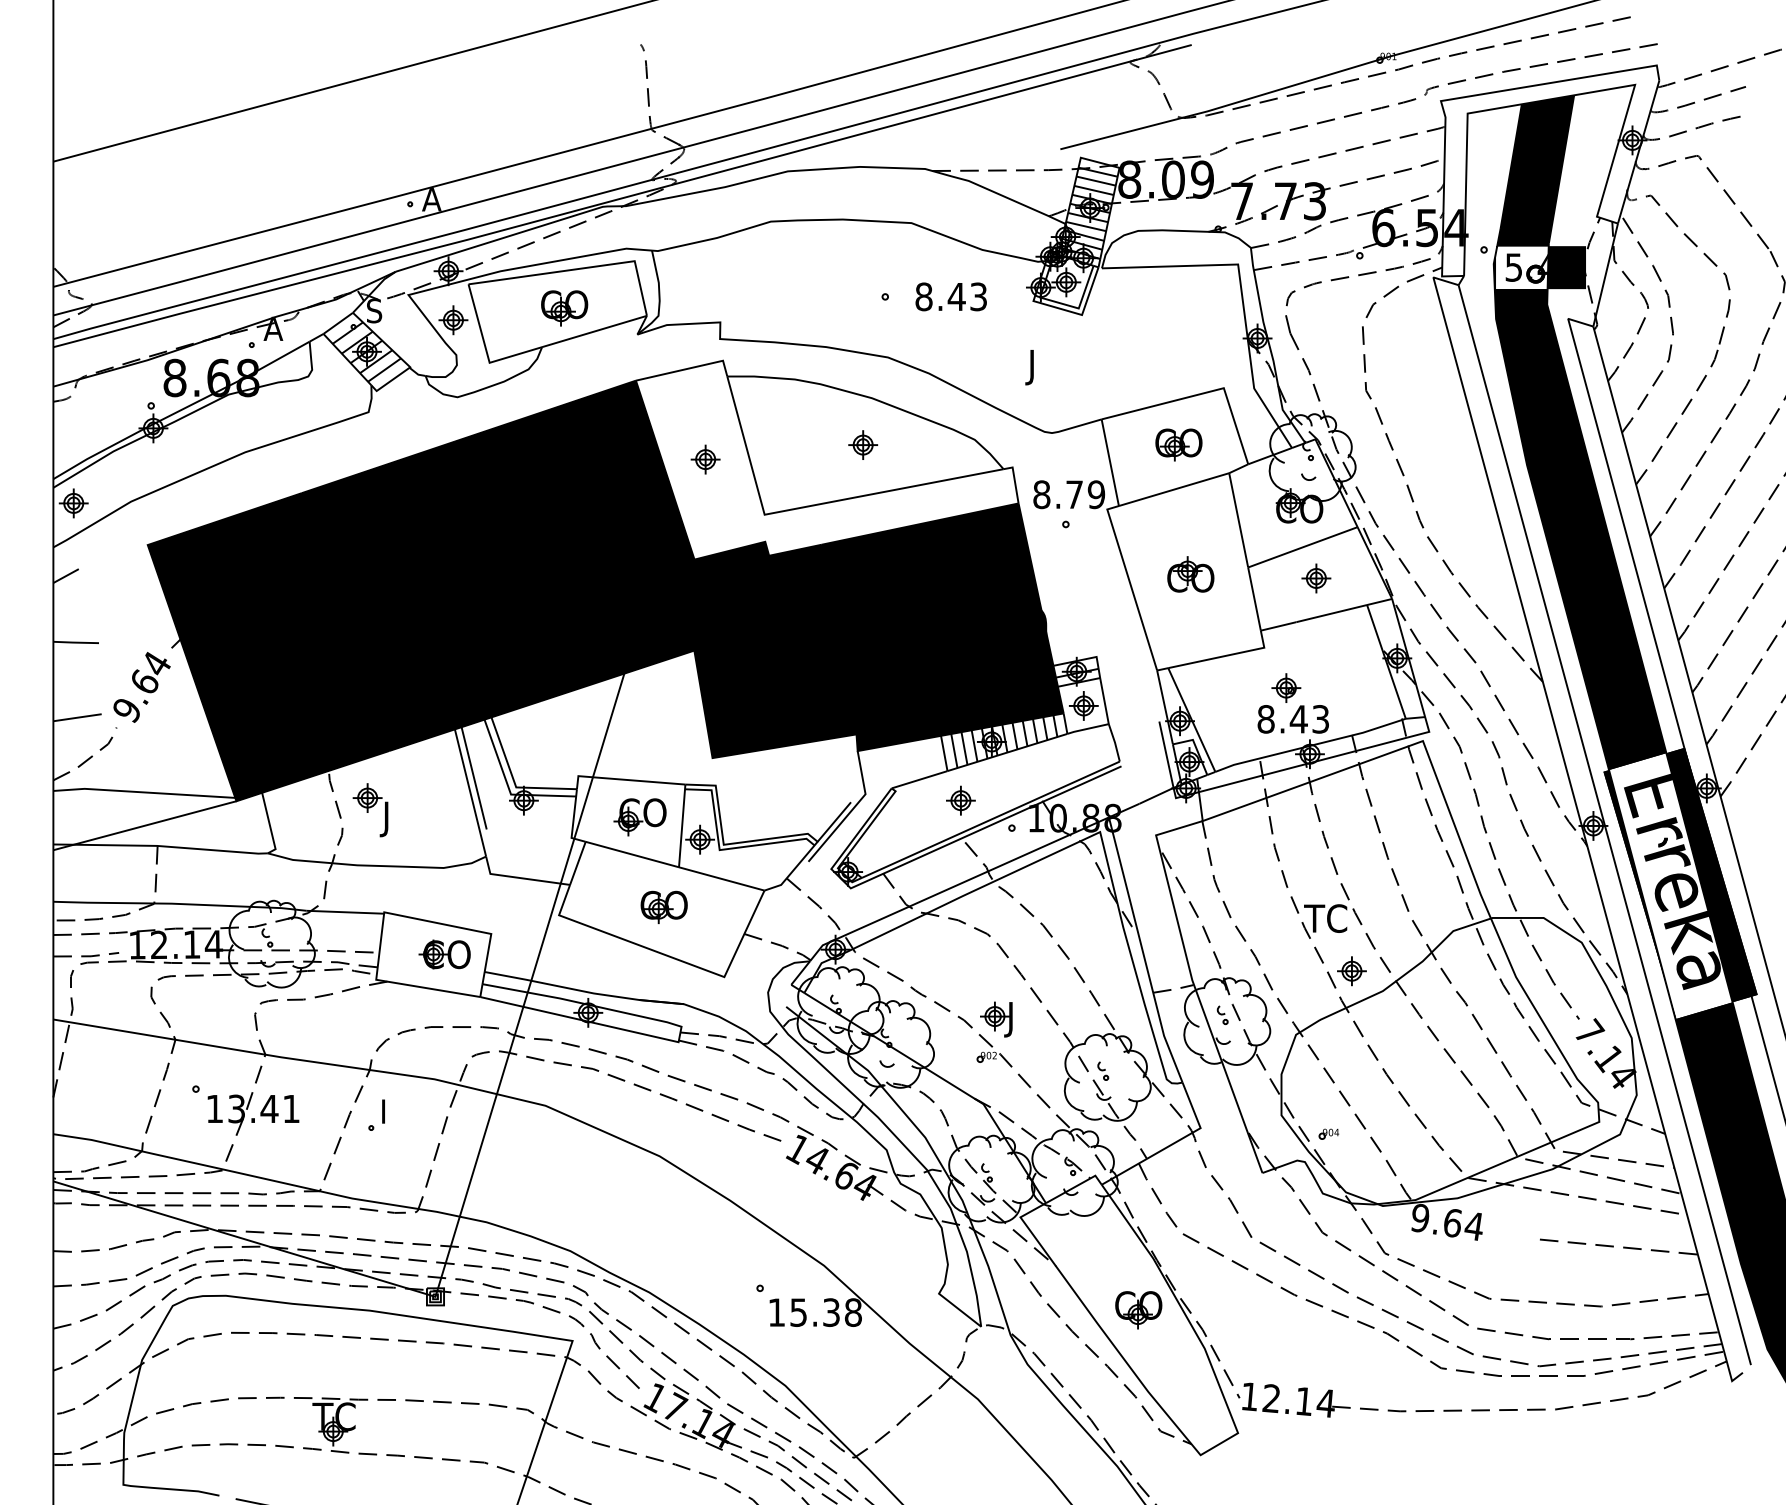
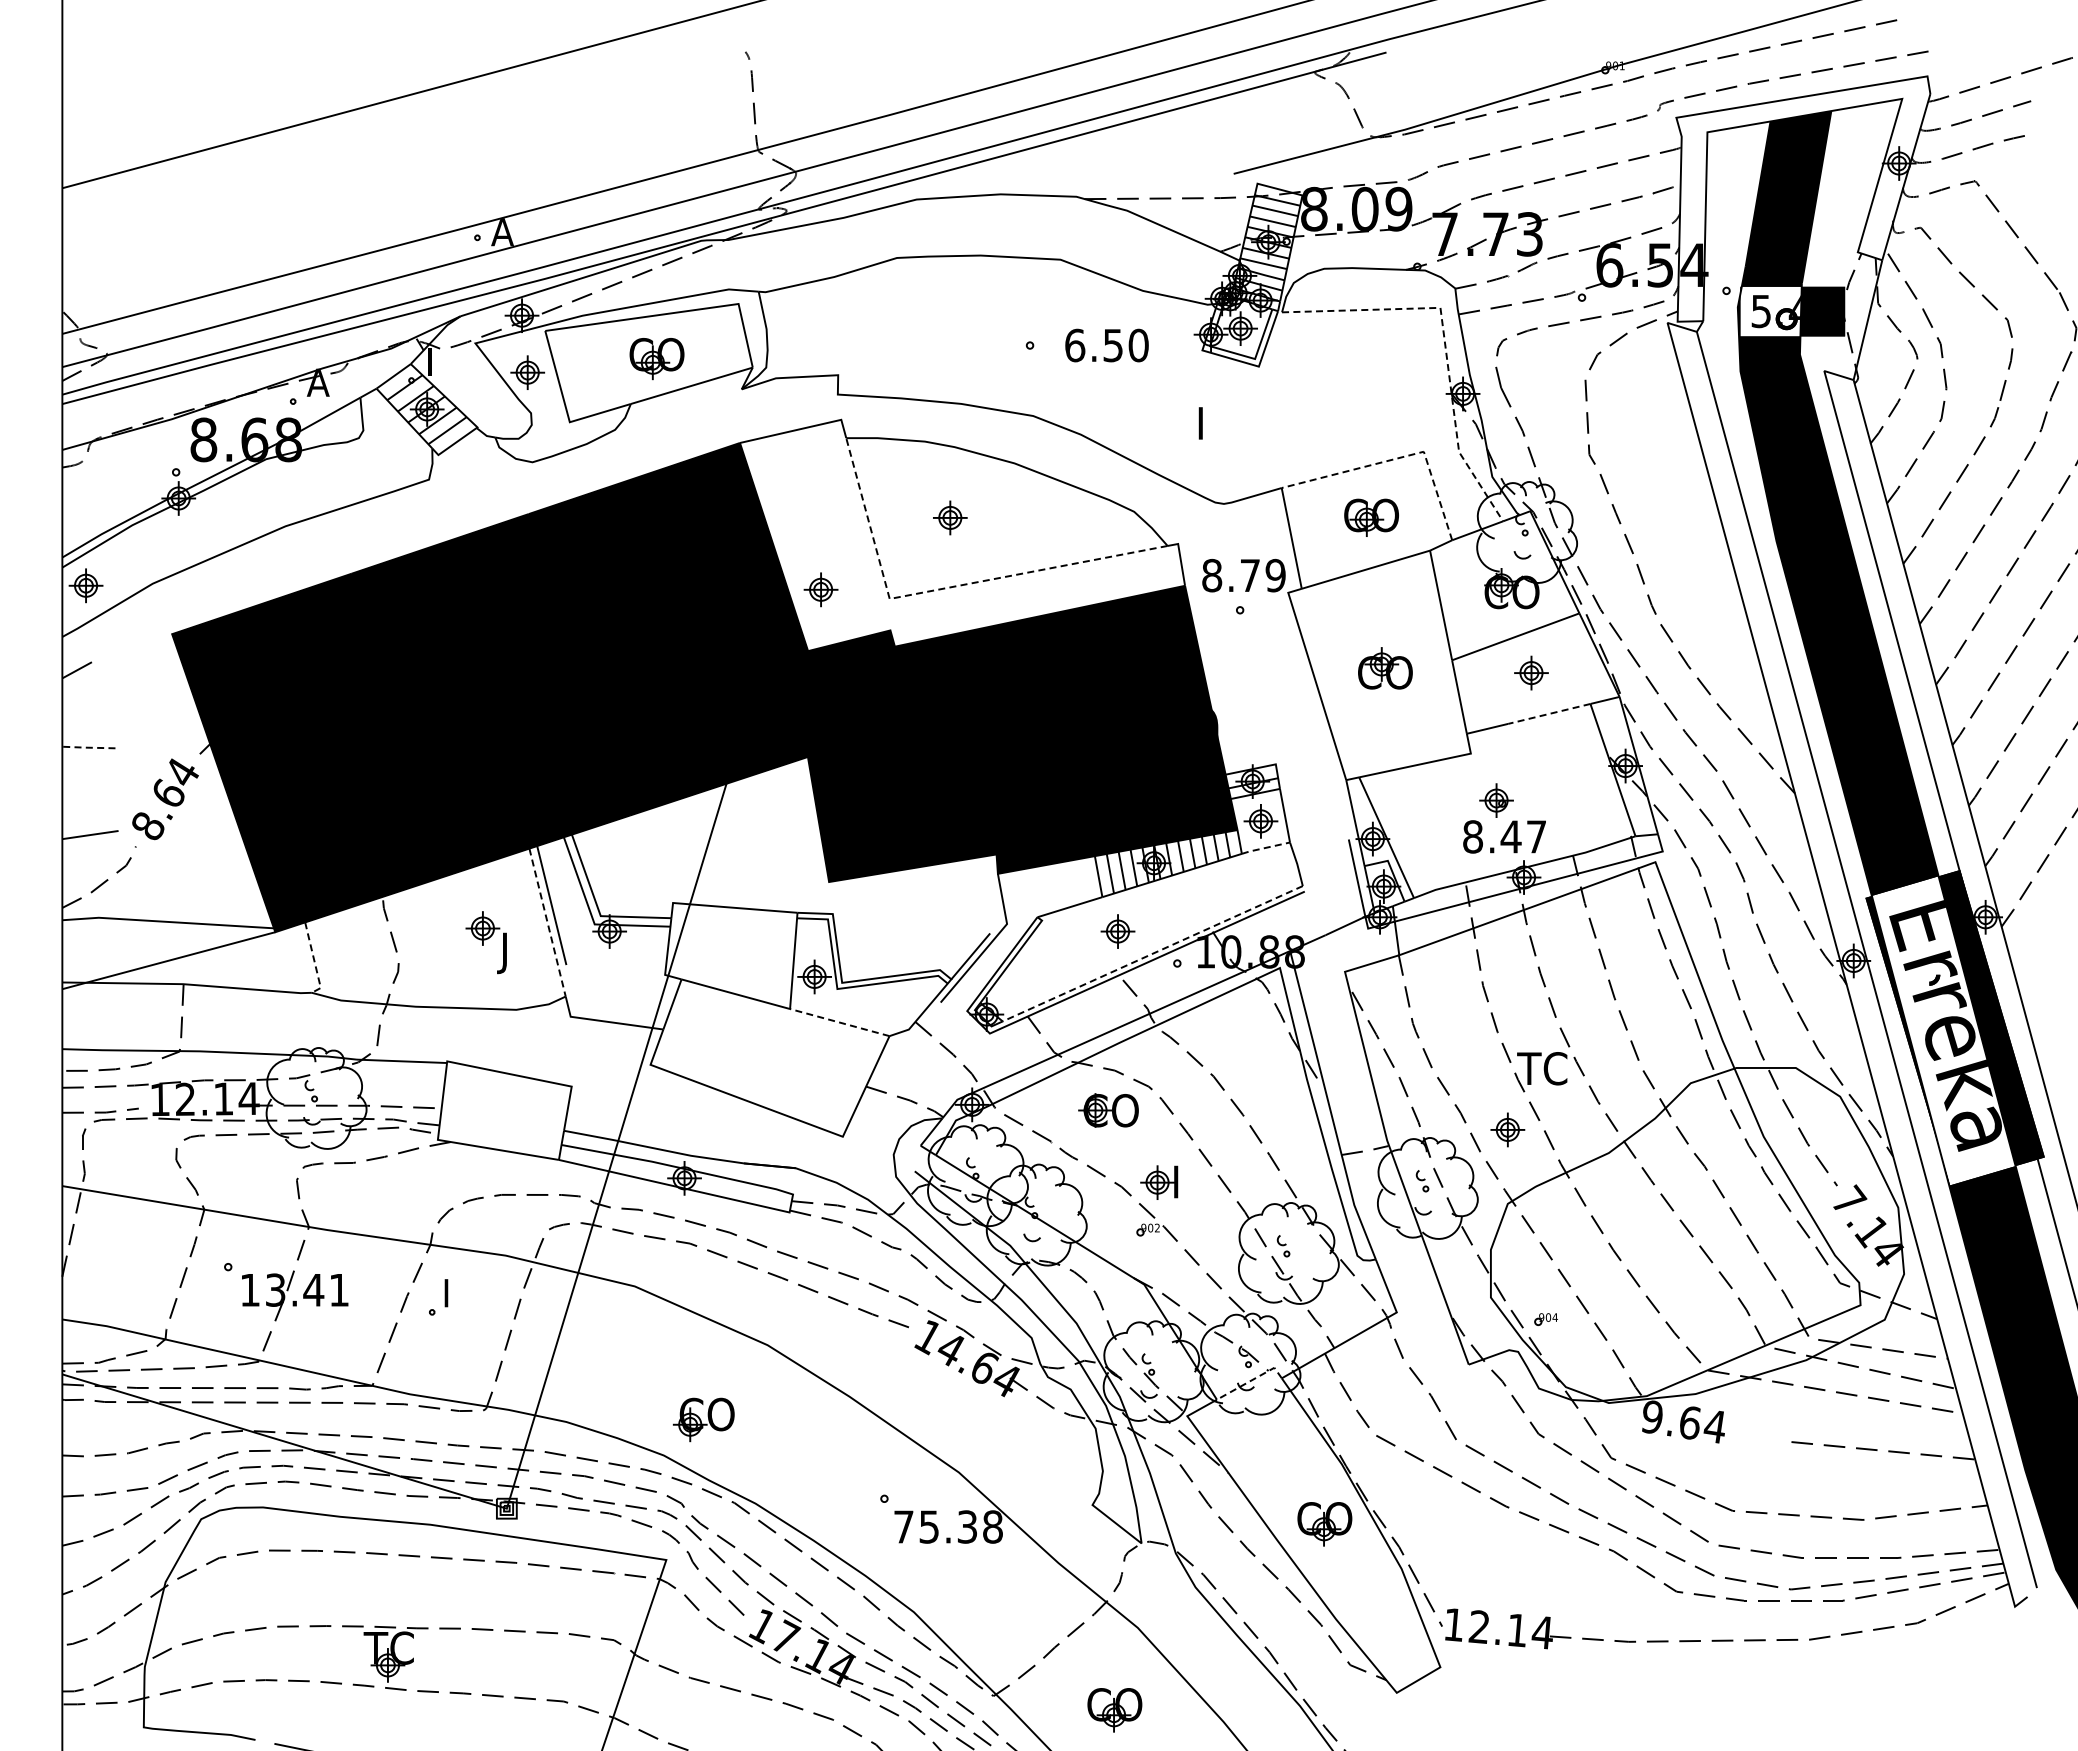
line: (1241, 294) -> (1444, 342), solid -> dashed
text: (951, 296) -> (1106, 345), 8.43 -> 6.50
text: (374, 310) -> (435, 361), S -> I
text: (1029, 381) -> (1197, 443), J -> I
line: (1201, 394) -> (1397, 458), solid -> dashed
part: (863, 444) -> (950, 517), moved
part: (705, 459) -> (820, 589), moved
line: (812, 505) -> (945, 588), solid -> dashed
line: (1331, 614) -> (1548, 714), solid -> dashed
line: (74, 642) -> (87, 747), solid -> dashed
text: (127, 710) -> (148, 826), 9.64 -> 8.64
text: (1320, 718) -> (1536, 836), 8.43 -> 8.47
line: (1086, 729) -> (1264, 848), solid -> dashed
line: (470, 793) -> (547, 923), solid -> dashed
part: (369, 810) -> (485, 942), moved
part: (639, 816) -> (703, 1419), moved
line: (990, 819) -> (1152, 953), solid -> dashed
line: (270, 825) -> (314, 960), solid -> dashed
line: (721, 878) -> (839, 1022), solid -> dashed
part: (663, 907) -> (772, 1055), removed
part: (444, 954) -> (1108, 1110), moved
part: (1351, 970) -> (1507, 1129), moved
text: (1007, 1033) -> (1172, 1202), J -> I
line: (1075, 1186) -> (1251, 1380), solid -> dashed
text: (776, 1312) -> (903, 1526), 15.38 -> 75.38
part: (957, 1470) -> (1114, 1710), added

